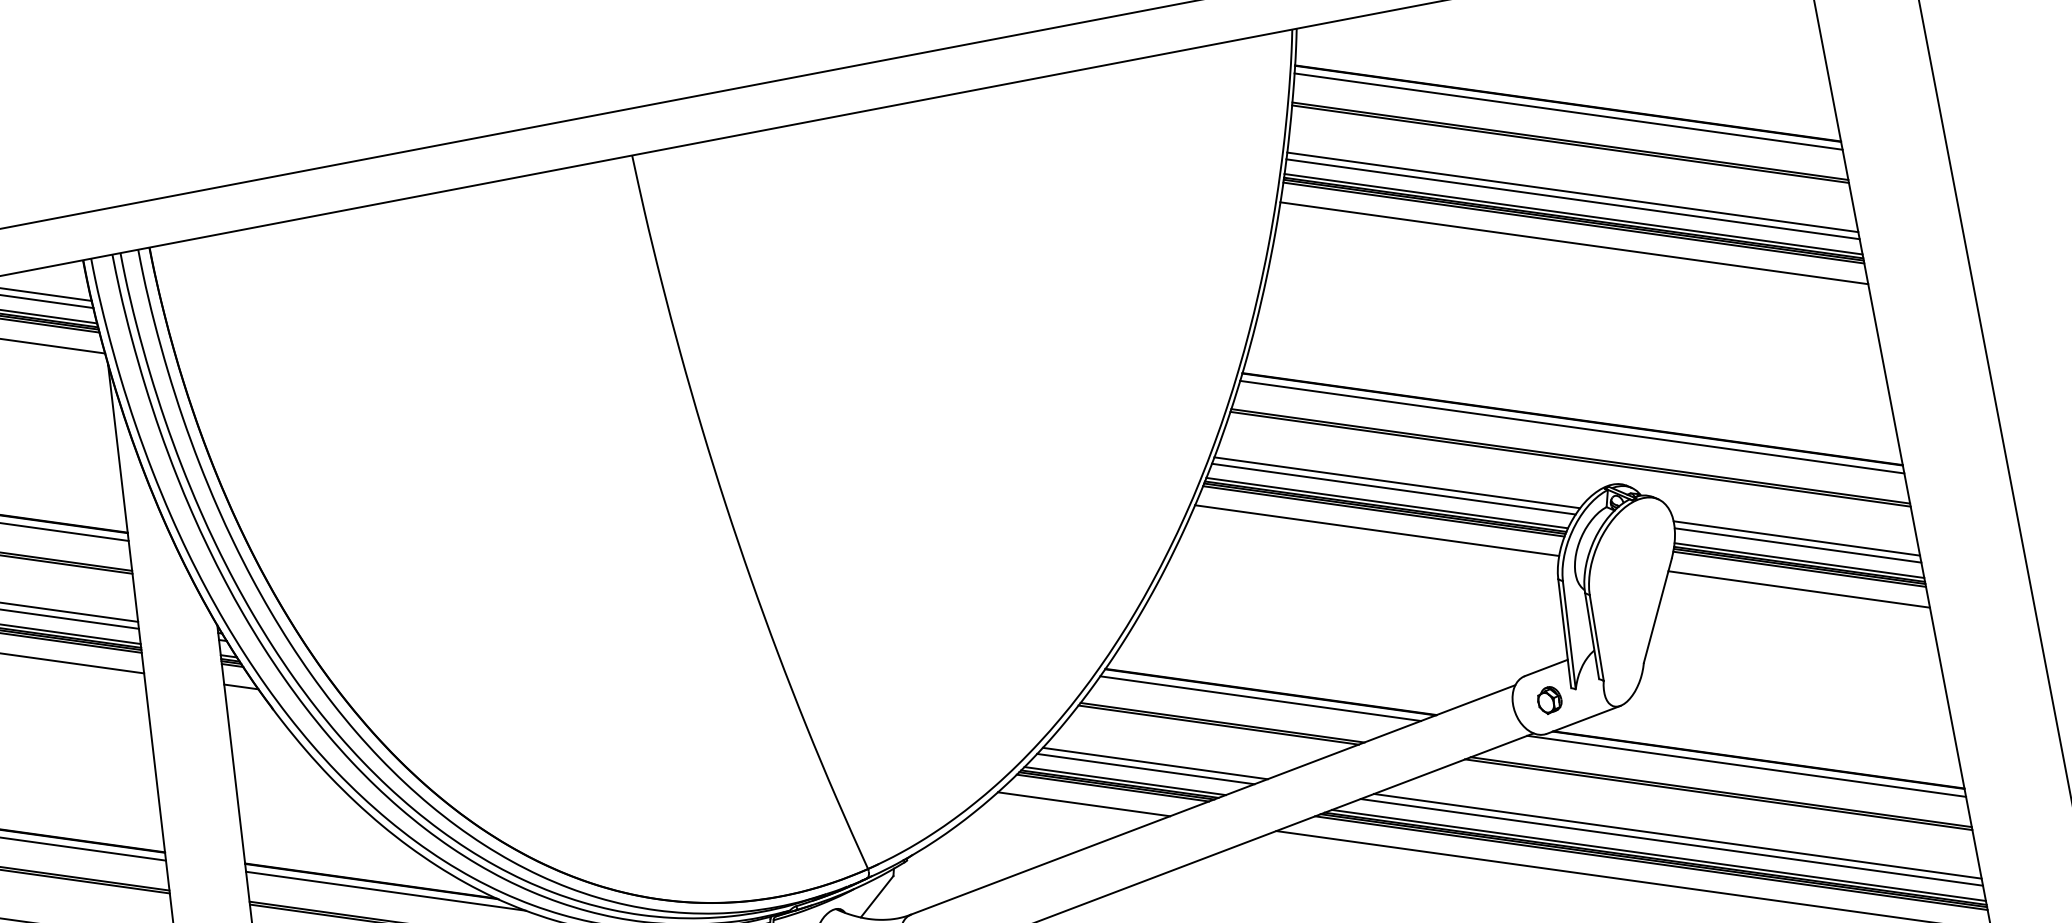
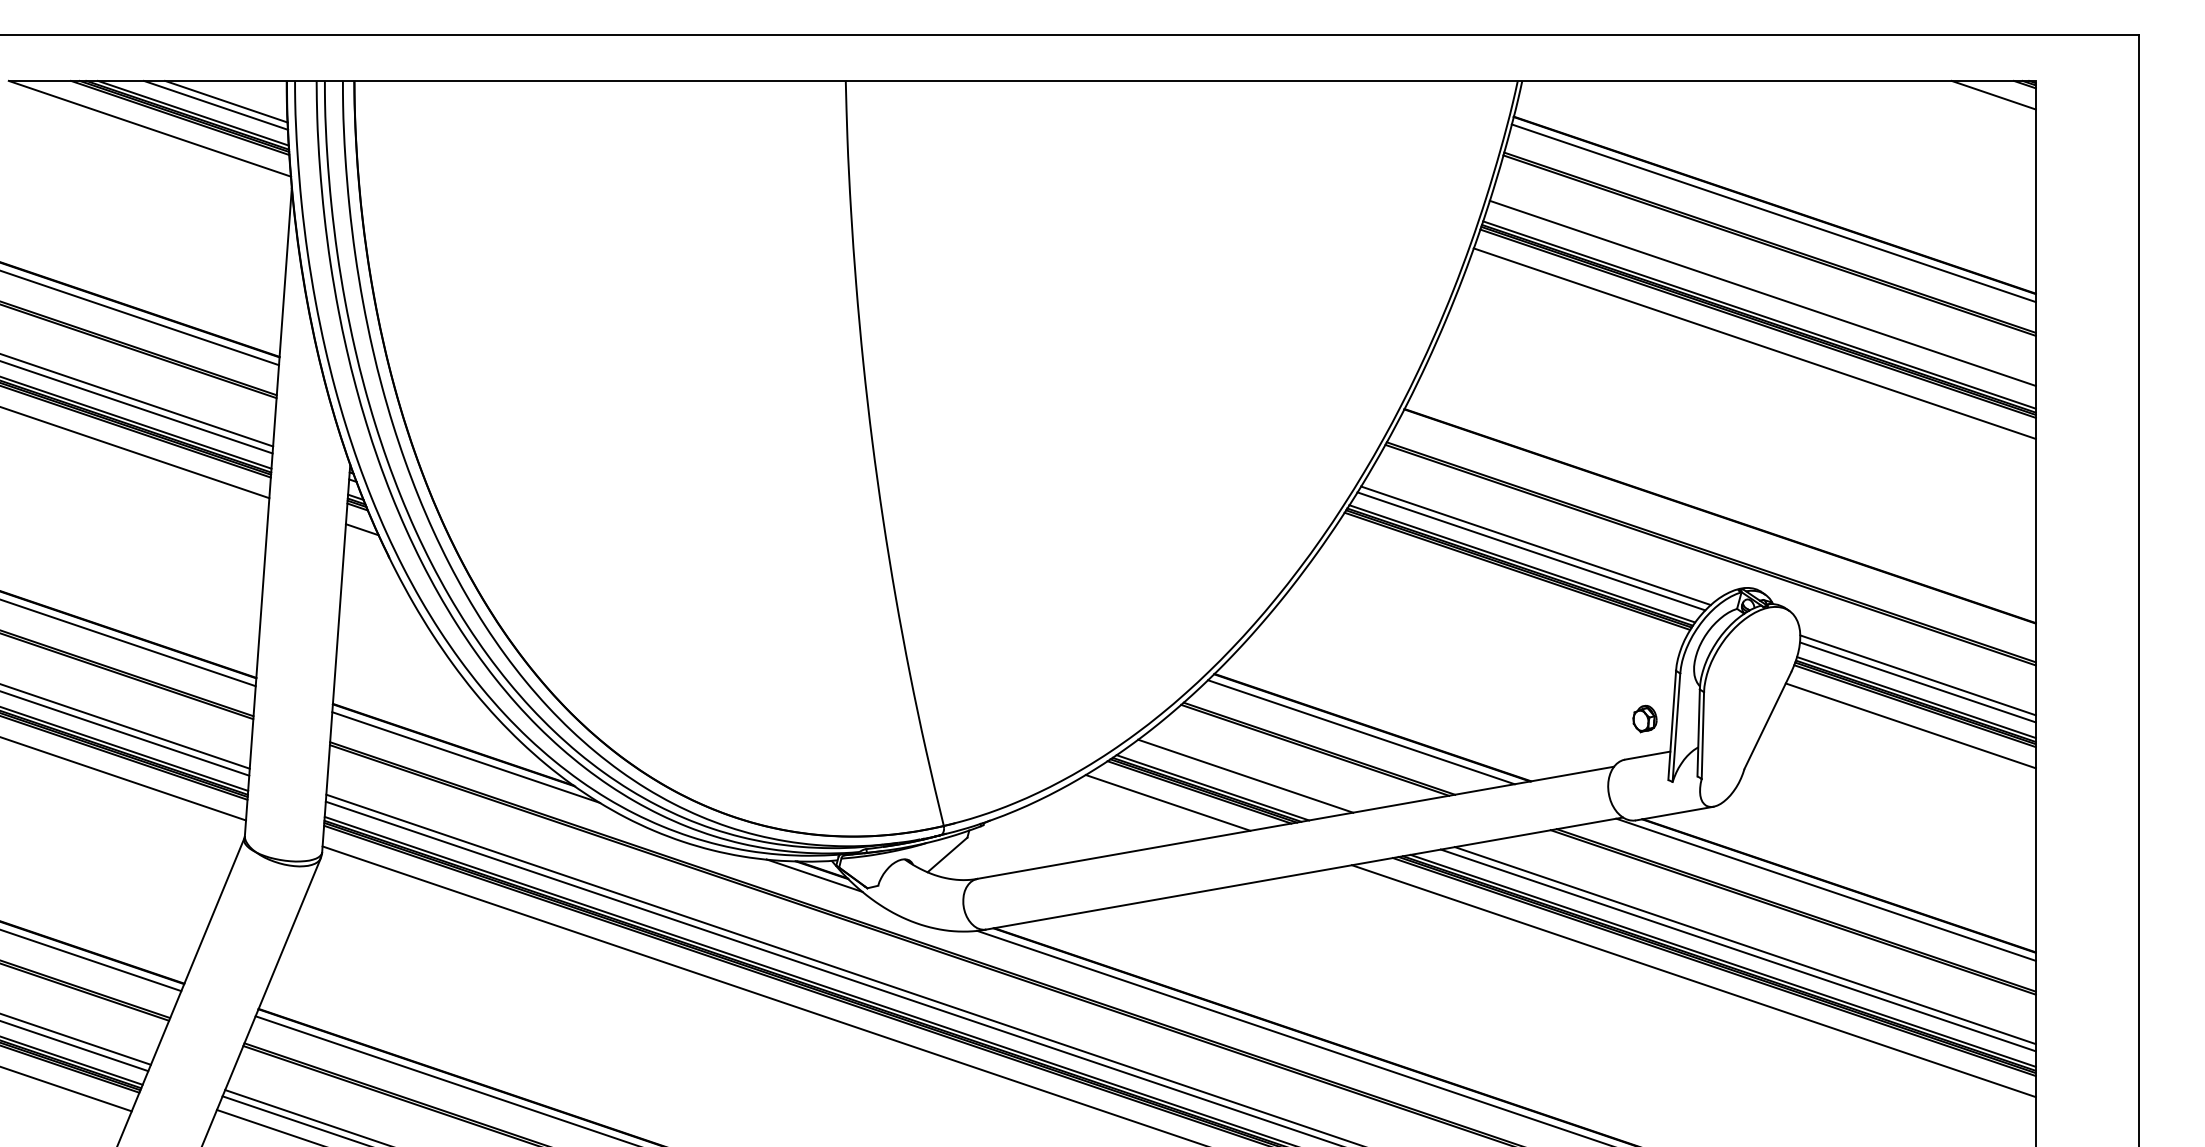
line: (1572, 199) -> (1761, 300), removed
line: (1571, 426) -> (1717, 523), removed
line: (1377, 530) -> (1507, 588), removed
part: (1549, 699) -> (1644, 718), moved
line: (1145, 768) -> (1235, 779), removed

